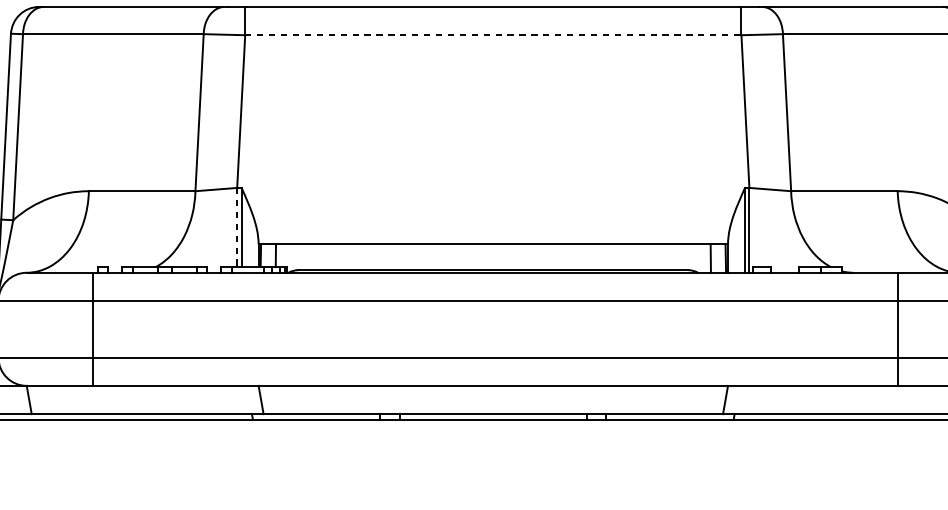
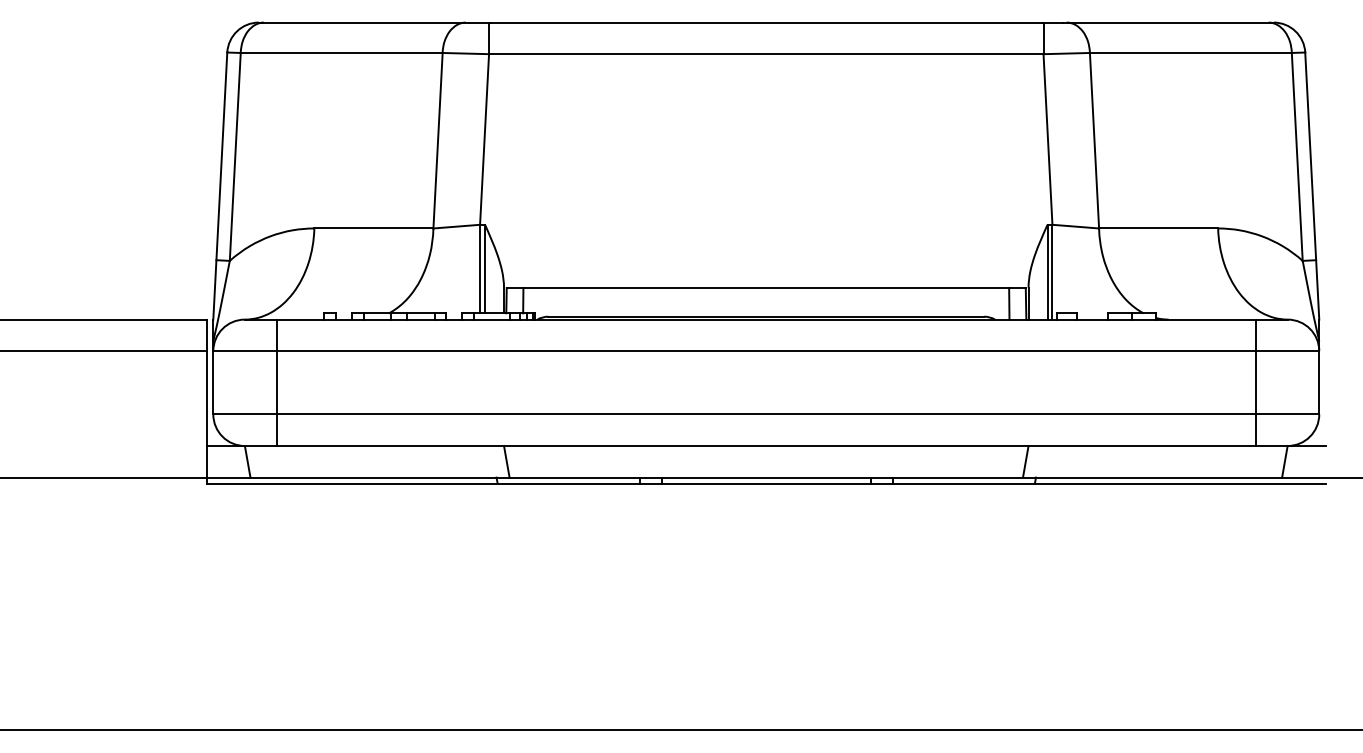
line: (493, 35) -> (766, 54), dashed -> solid
line: (237, 227) -> (480, 269), dashed -> solid
line: (92, 329) -> (276, 382), moved
line: (898, 329) -> (1256, 382), moved

